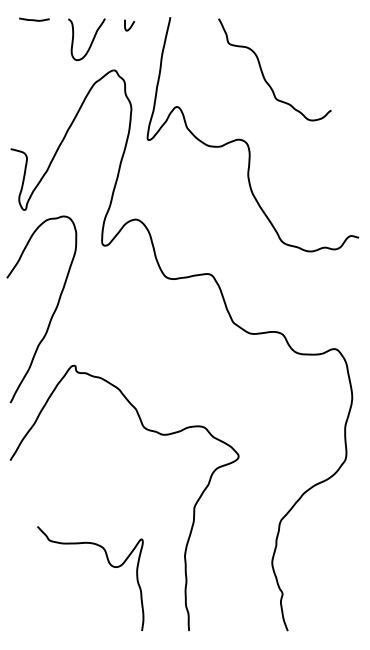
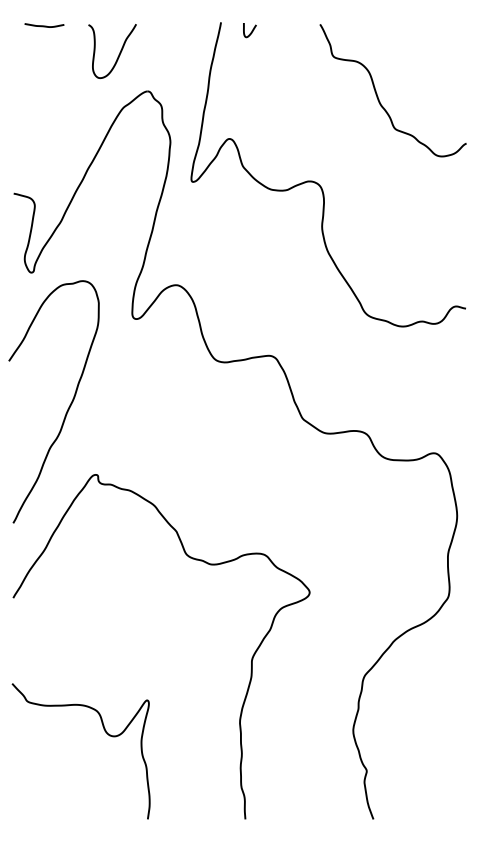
curve: (130, 25) -> (251, 30), moved
curve: (263, 72) -> (378, 94), moved
curve: (108, 563) -> (104, 731), moved

